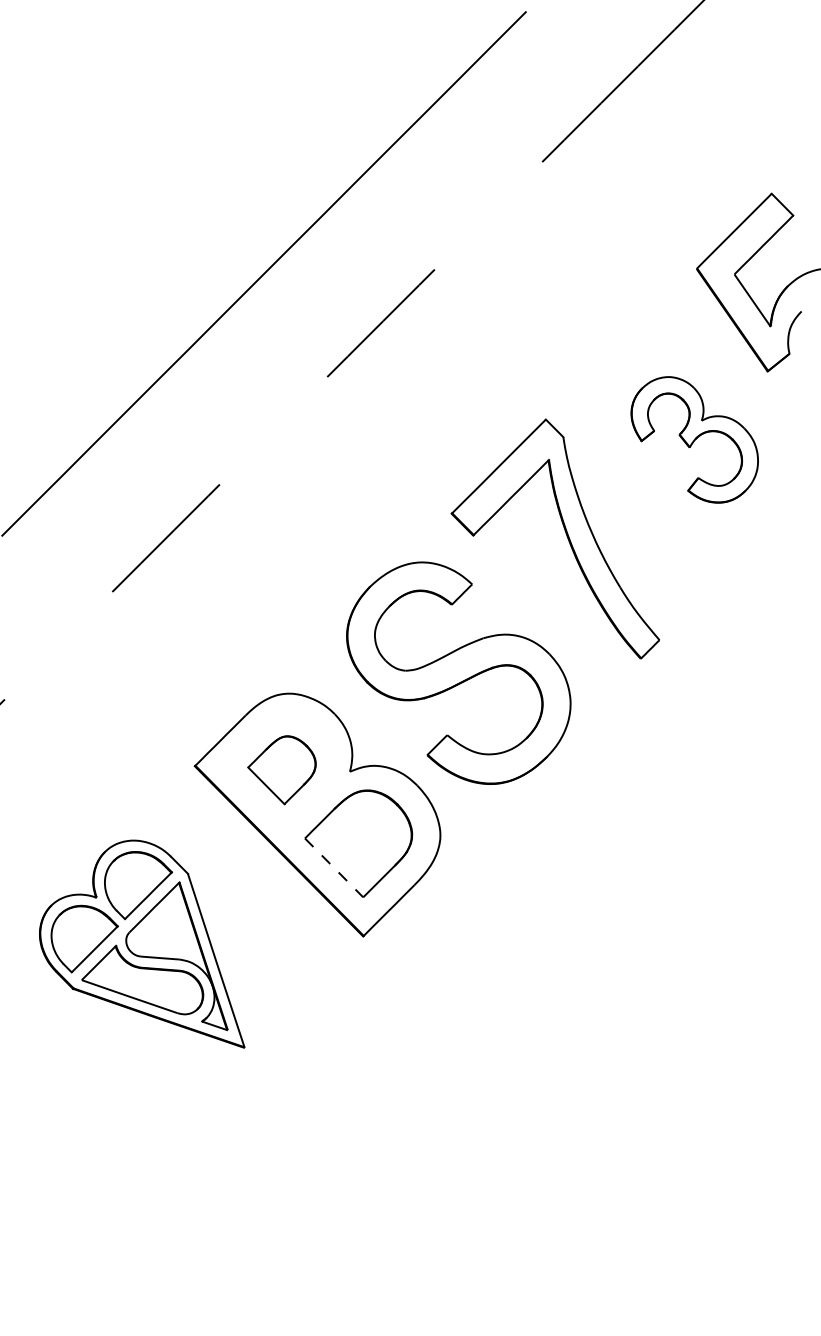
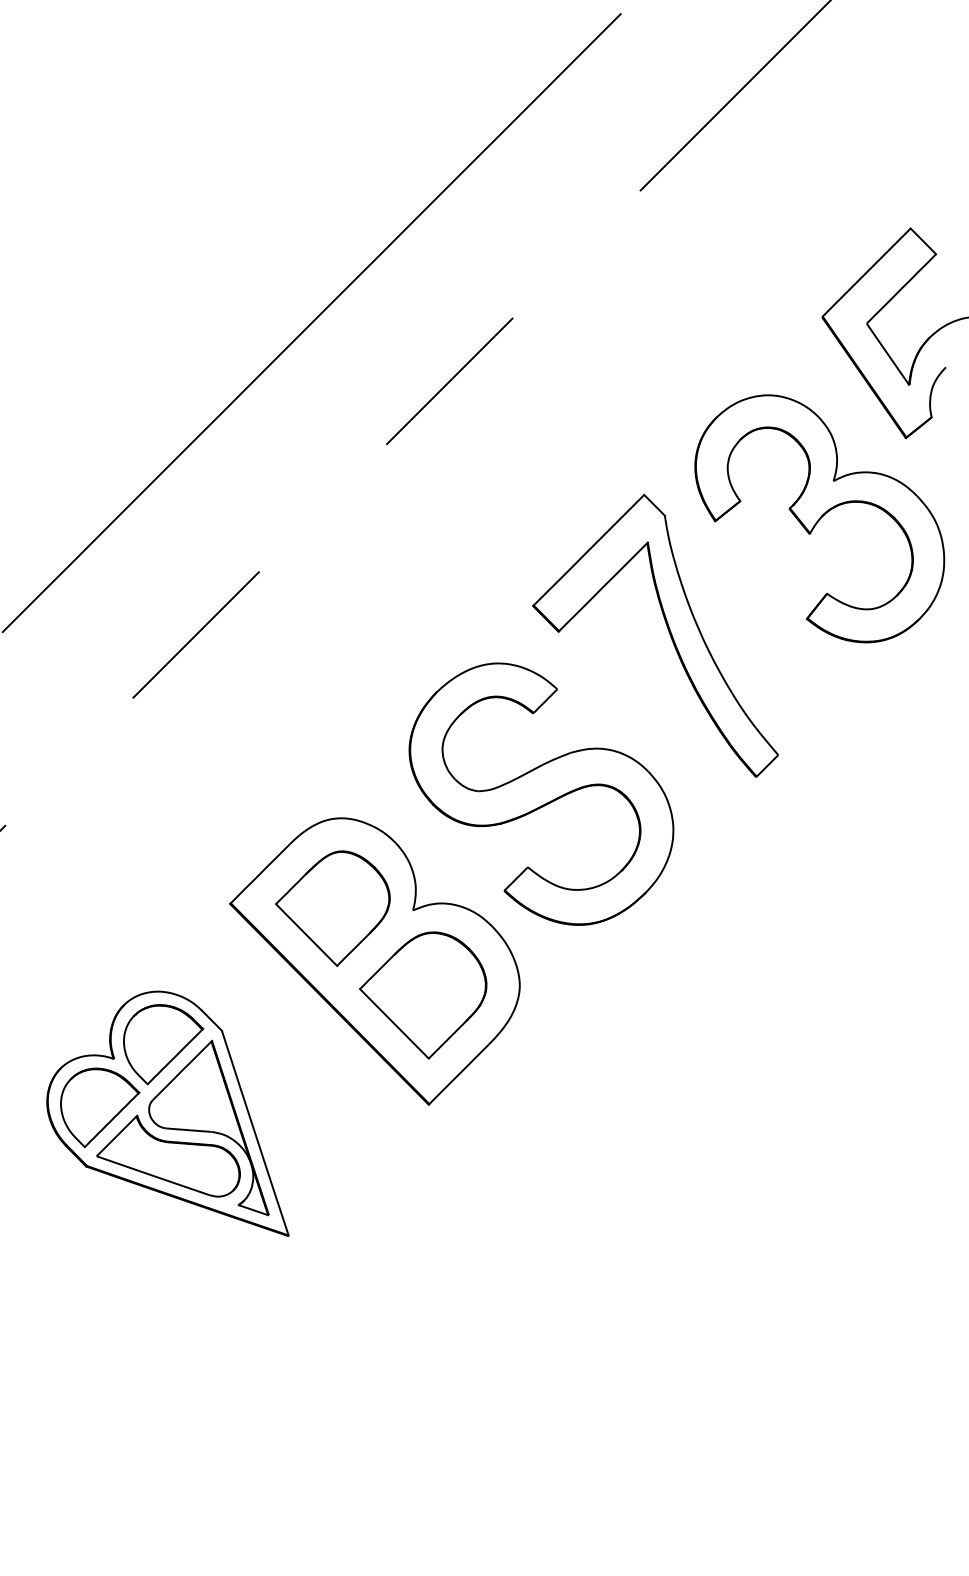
part: (694, 439) -> (819, 518), size x1.67
part: (281, 770) -> (332, 908), size x1.43
line: (334, 867) -> (394, 1023), dashed -> solid

